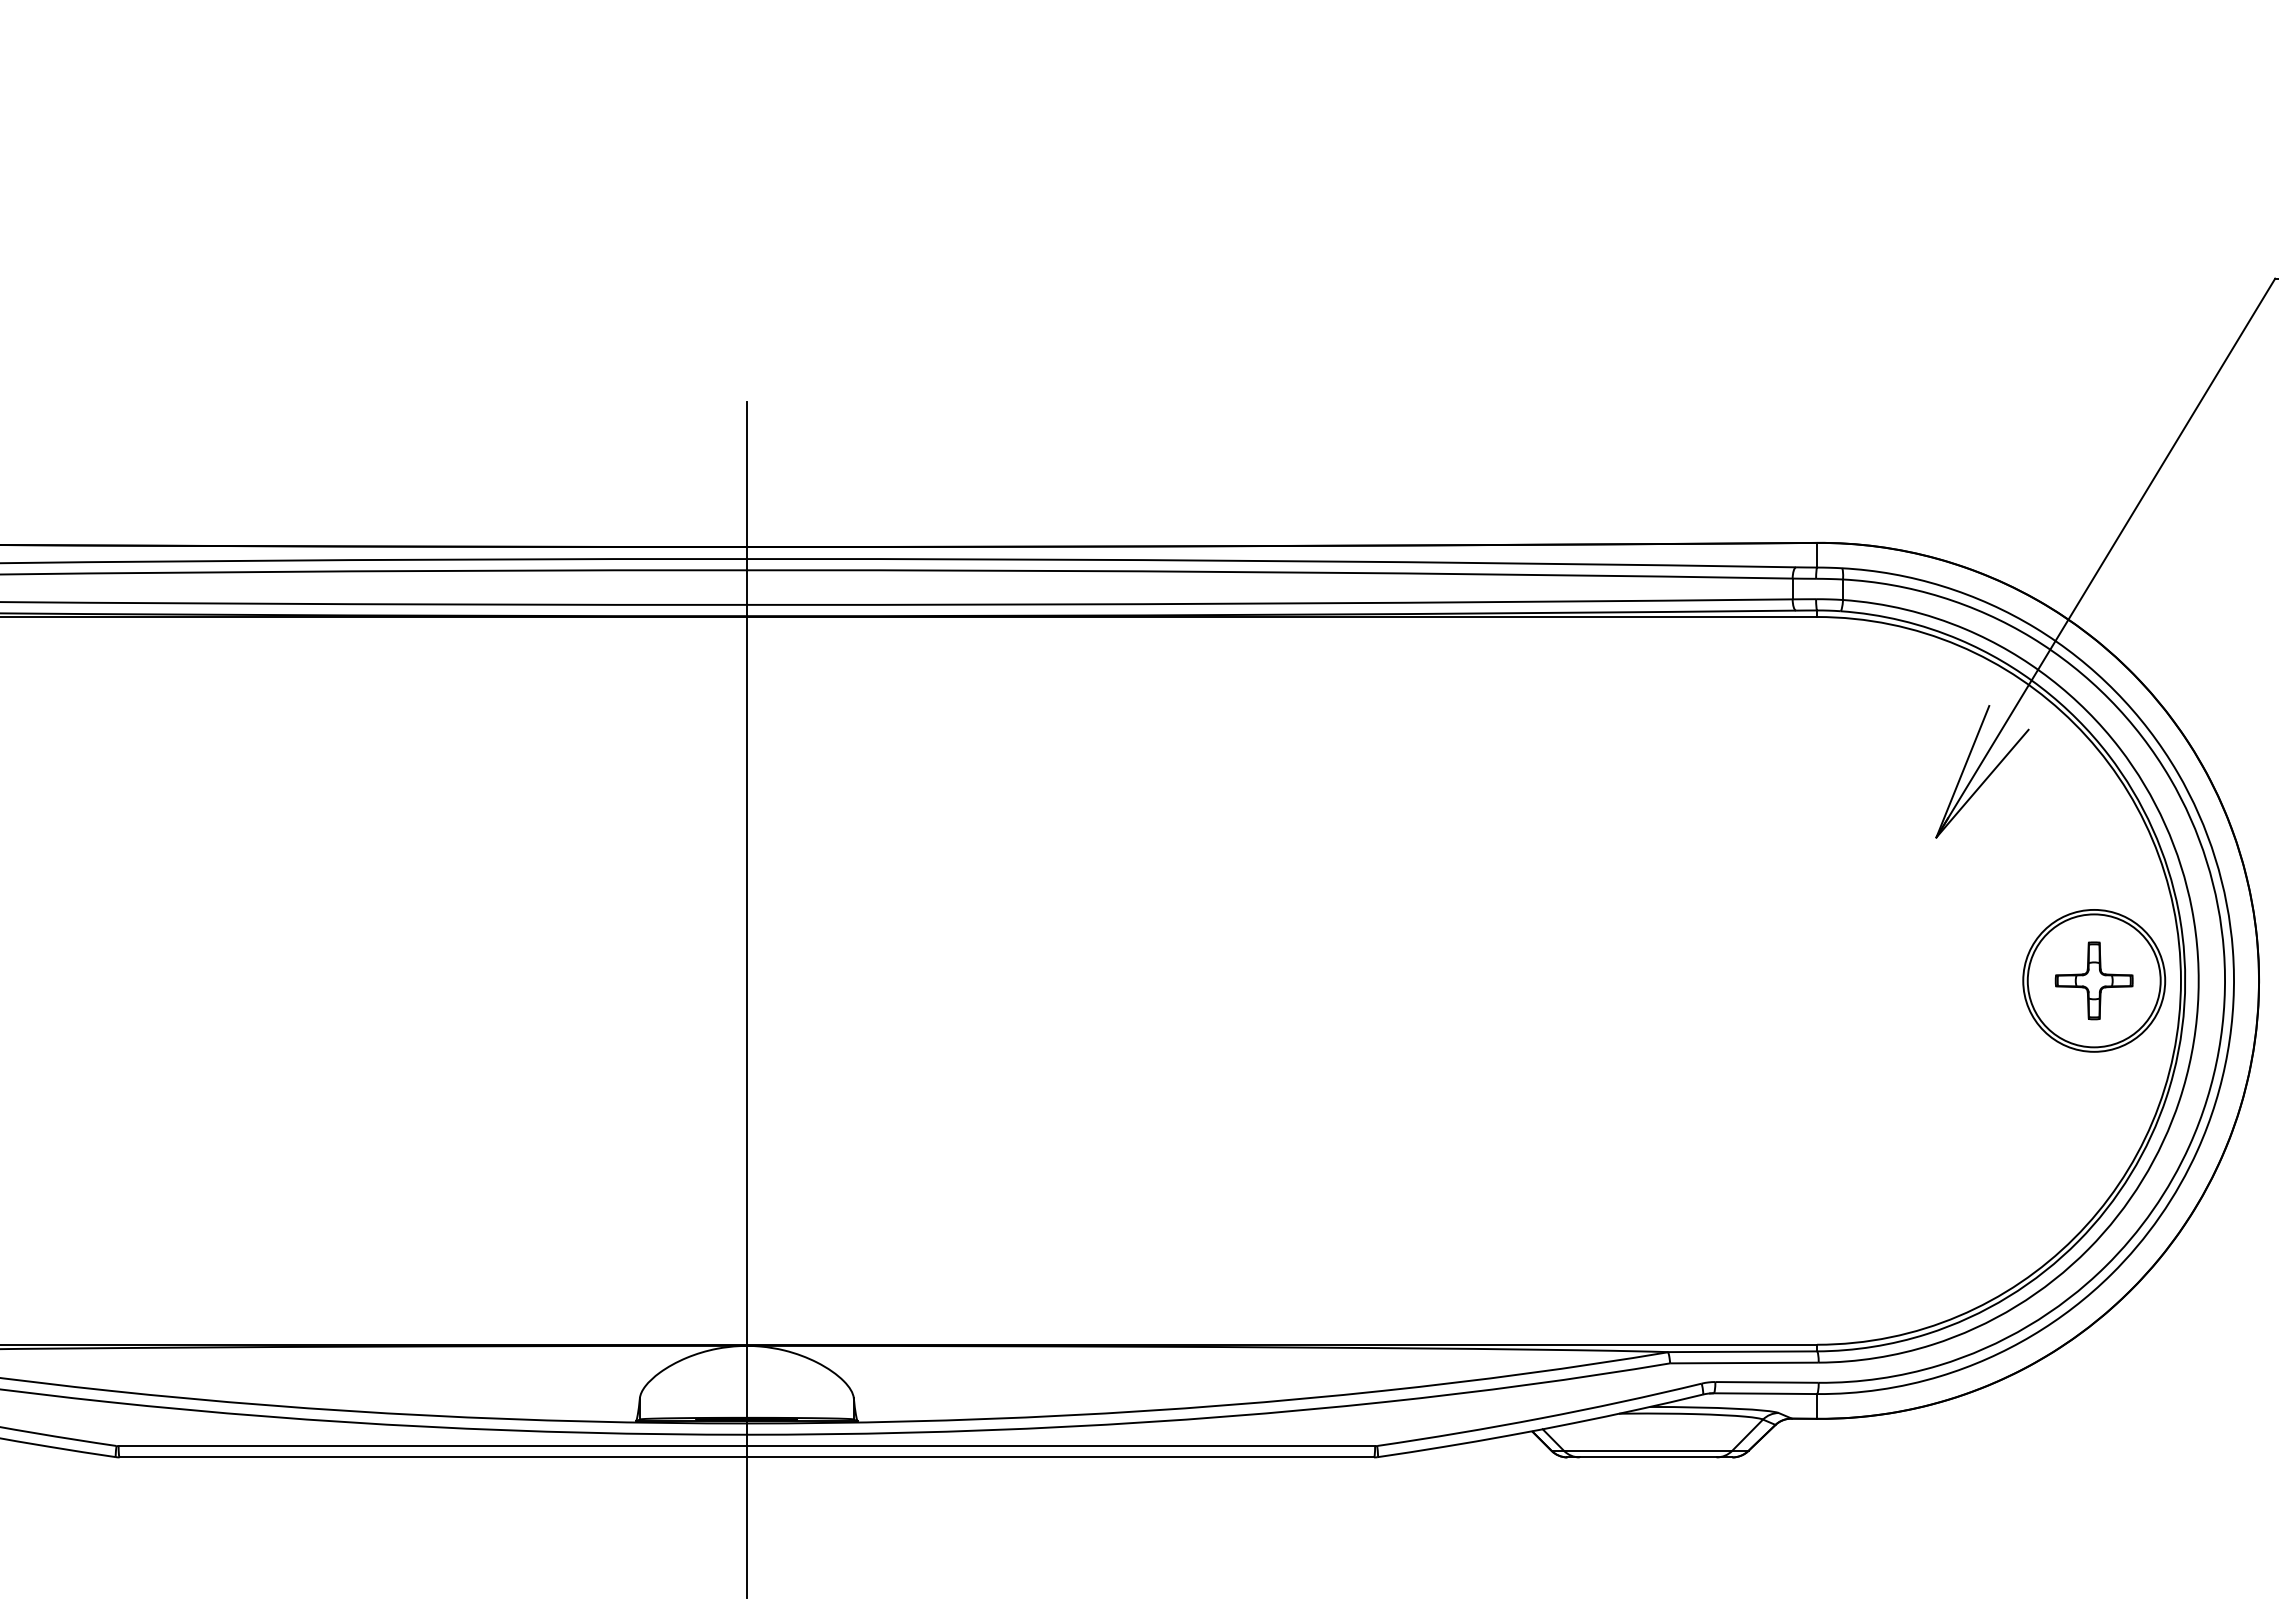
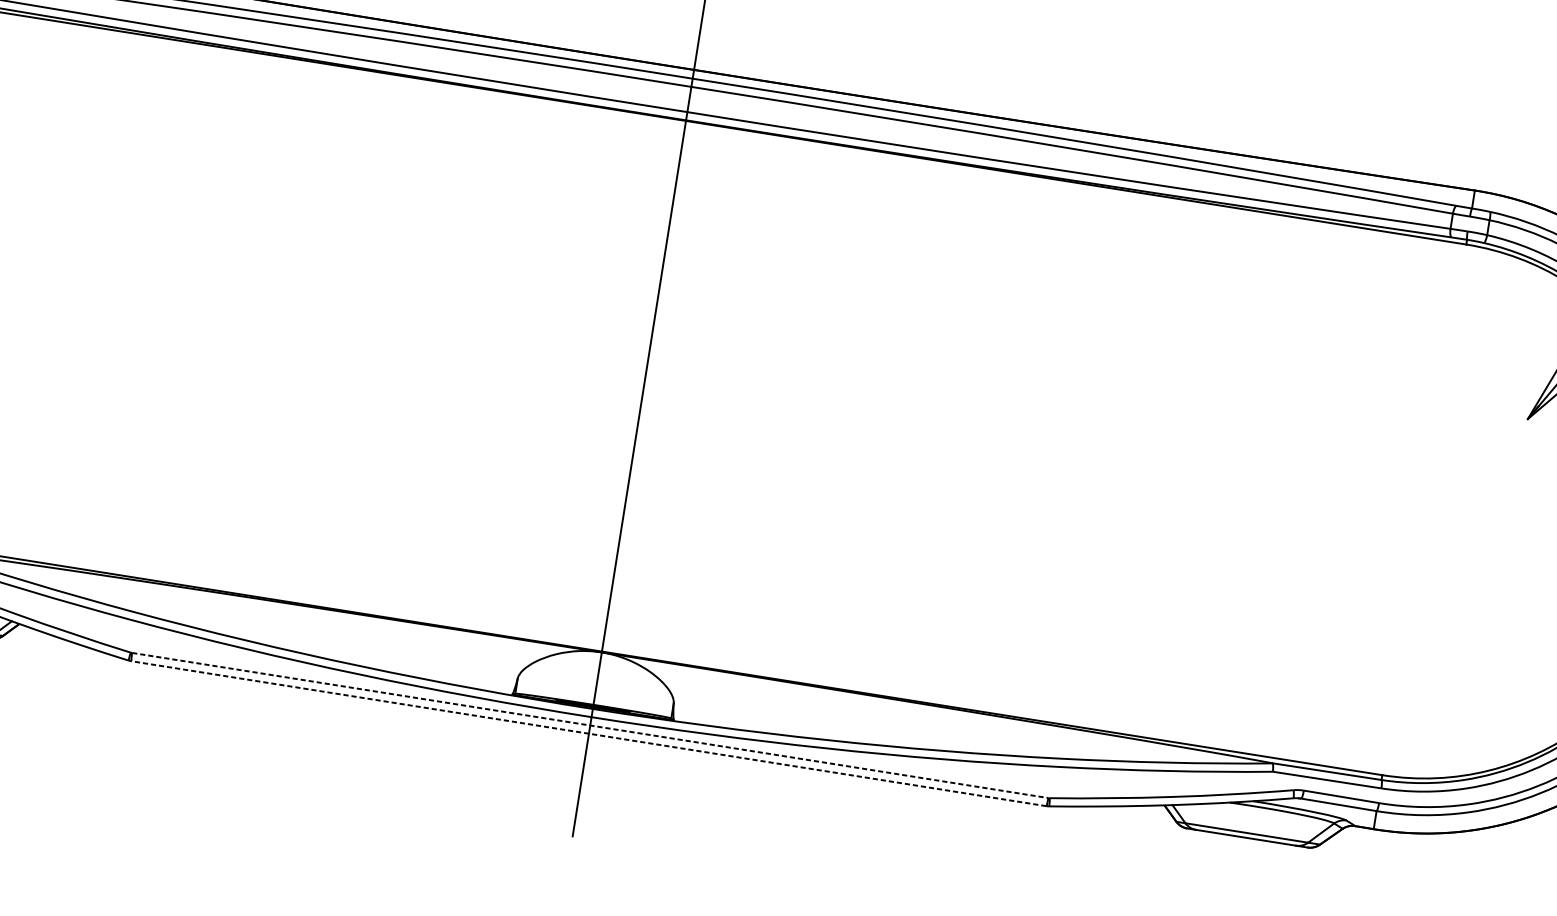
line: (747, 1446) -> (590, 725), solid -> dashed
line: (746, 1457) -> (588, 733), solid -> dashed

